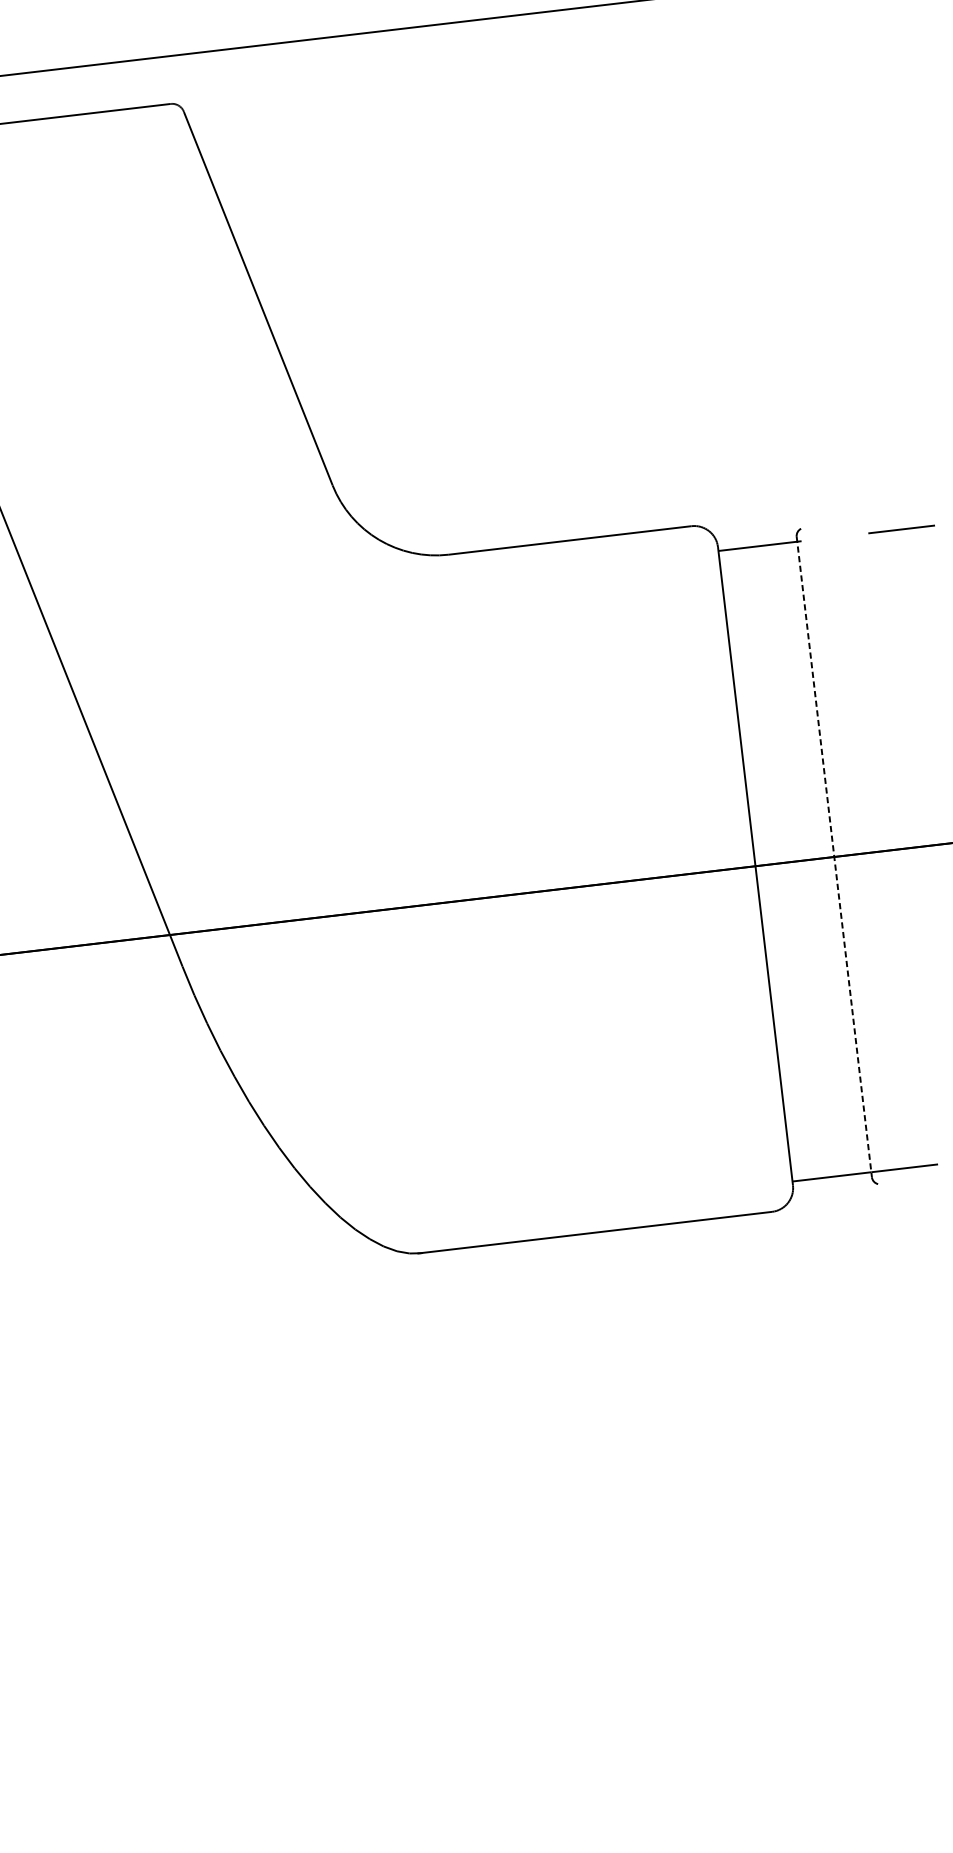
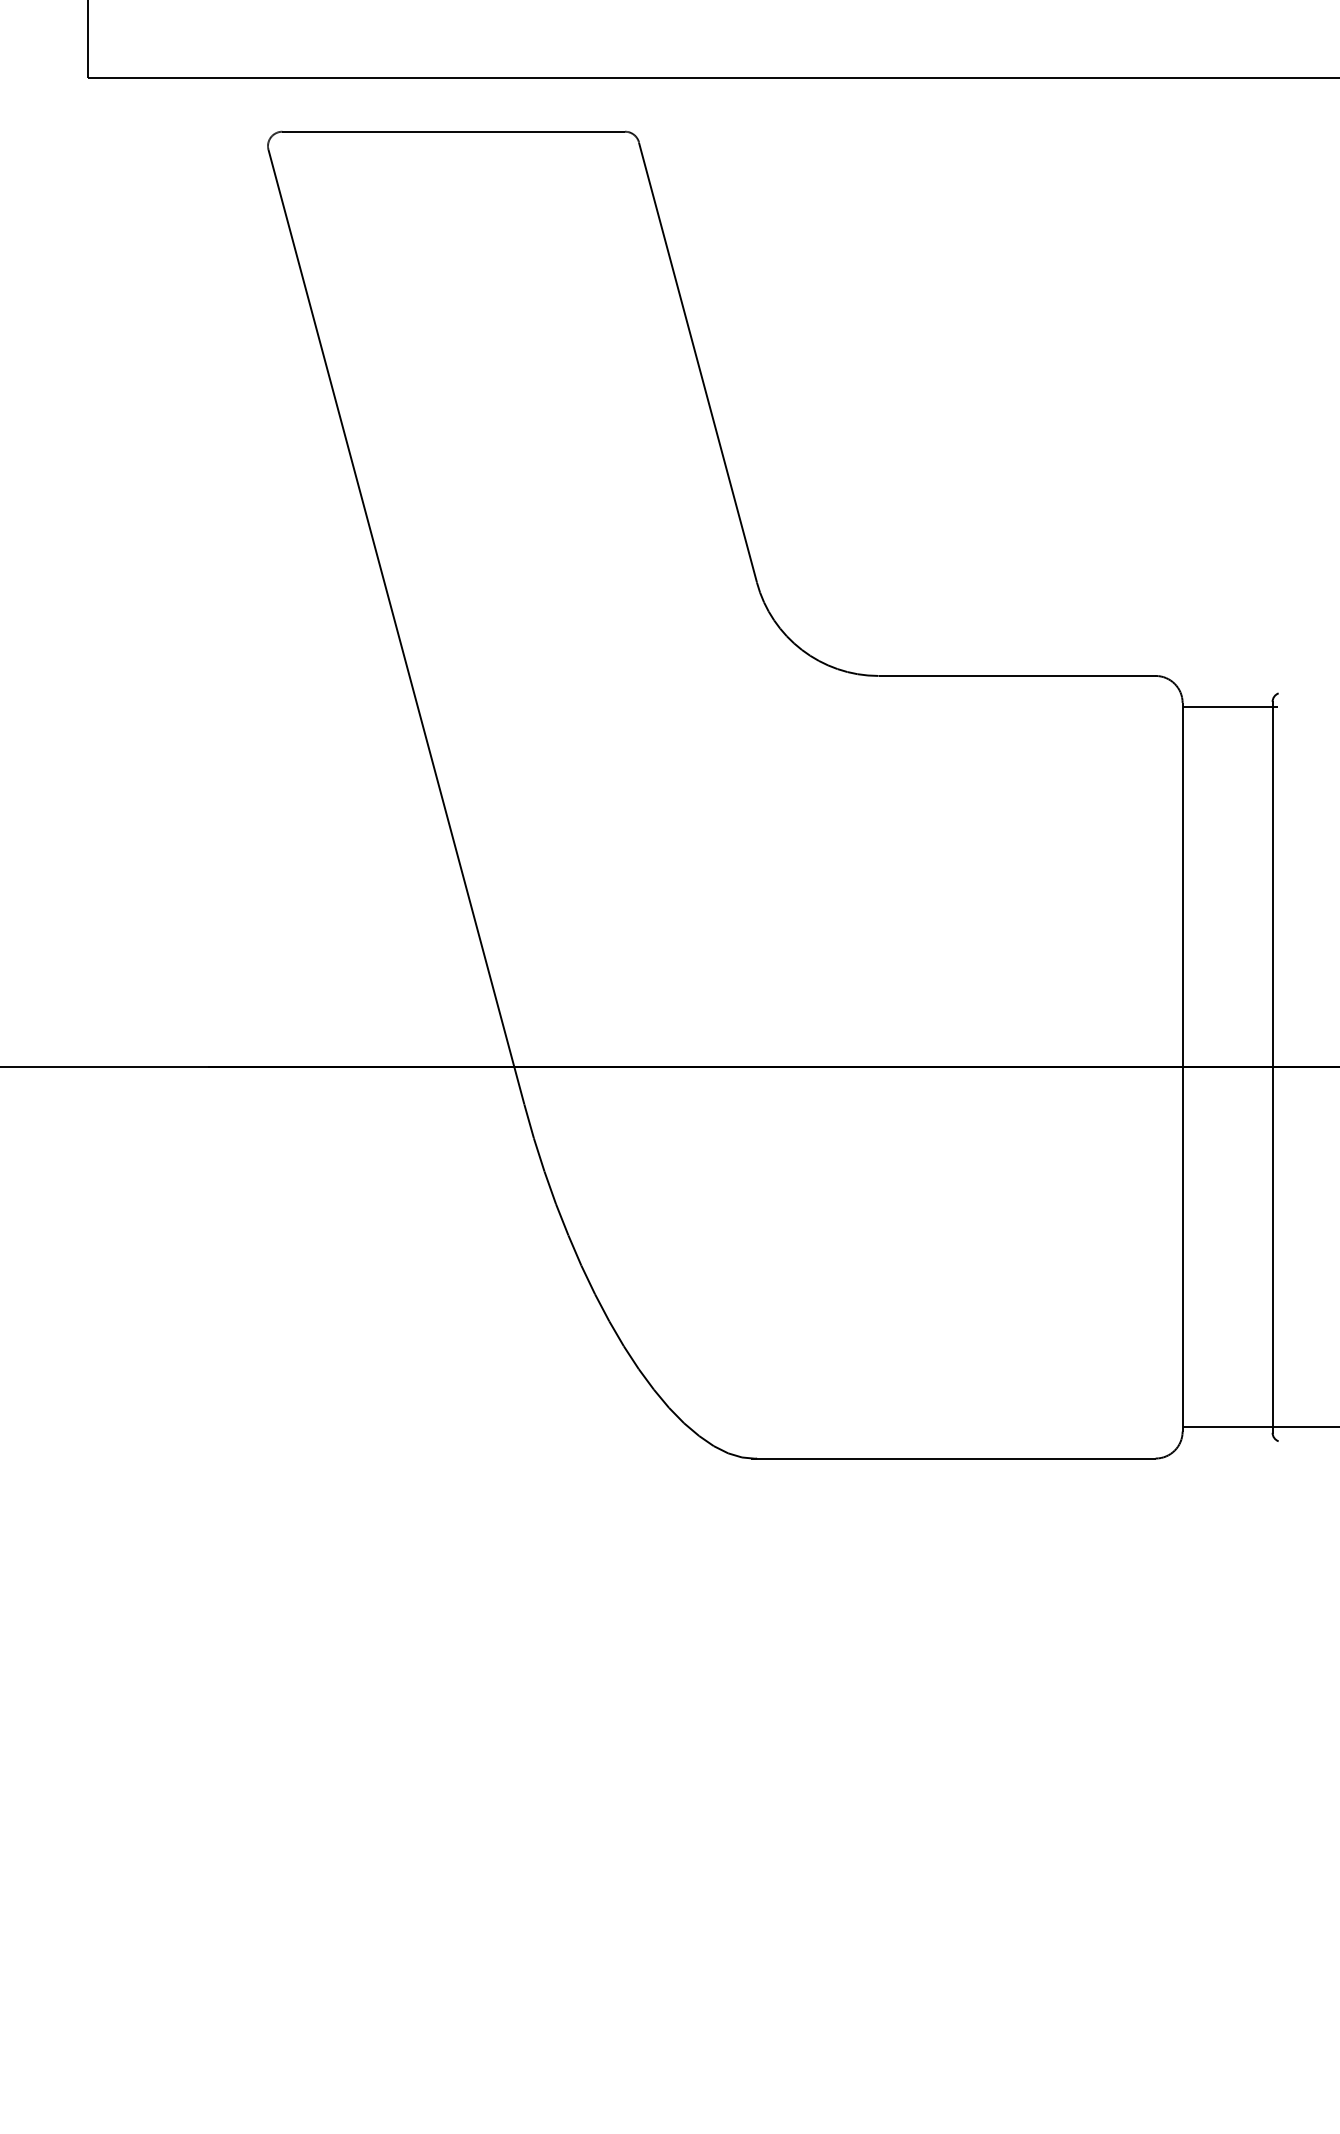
line: (834, 857) -> (1272, 1067), dashed -> solid

